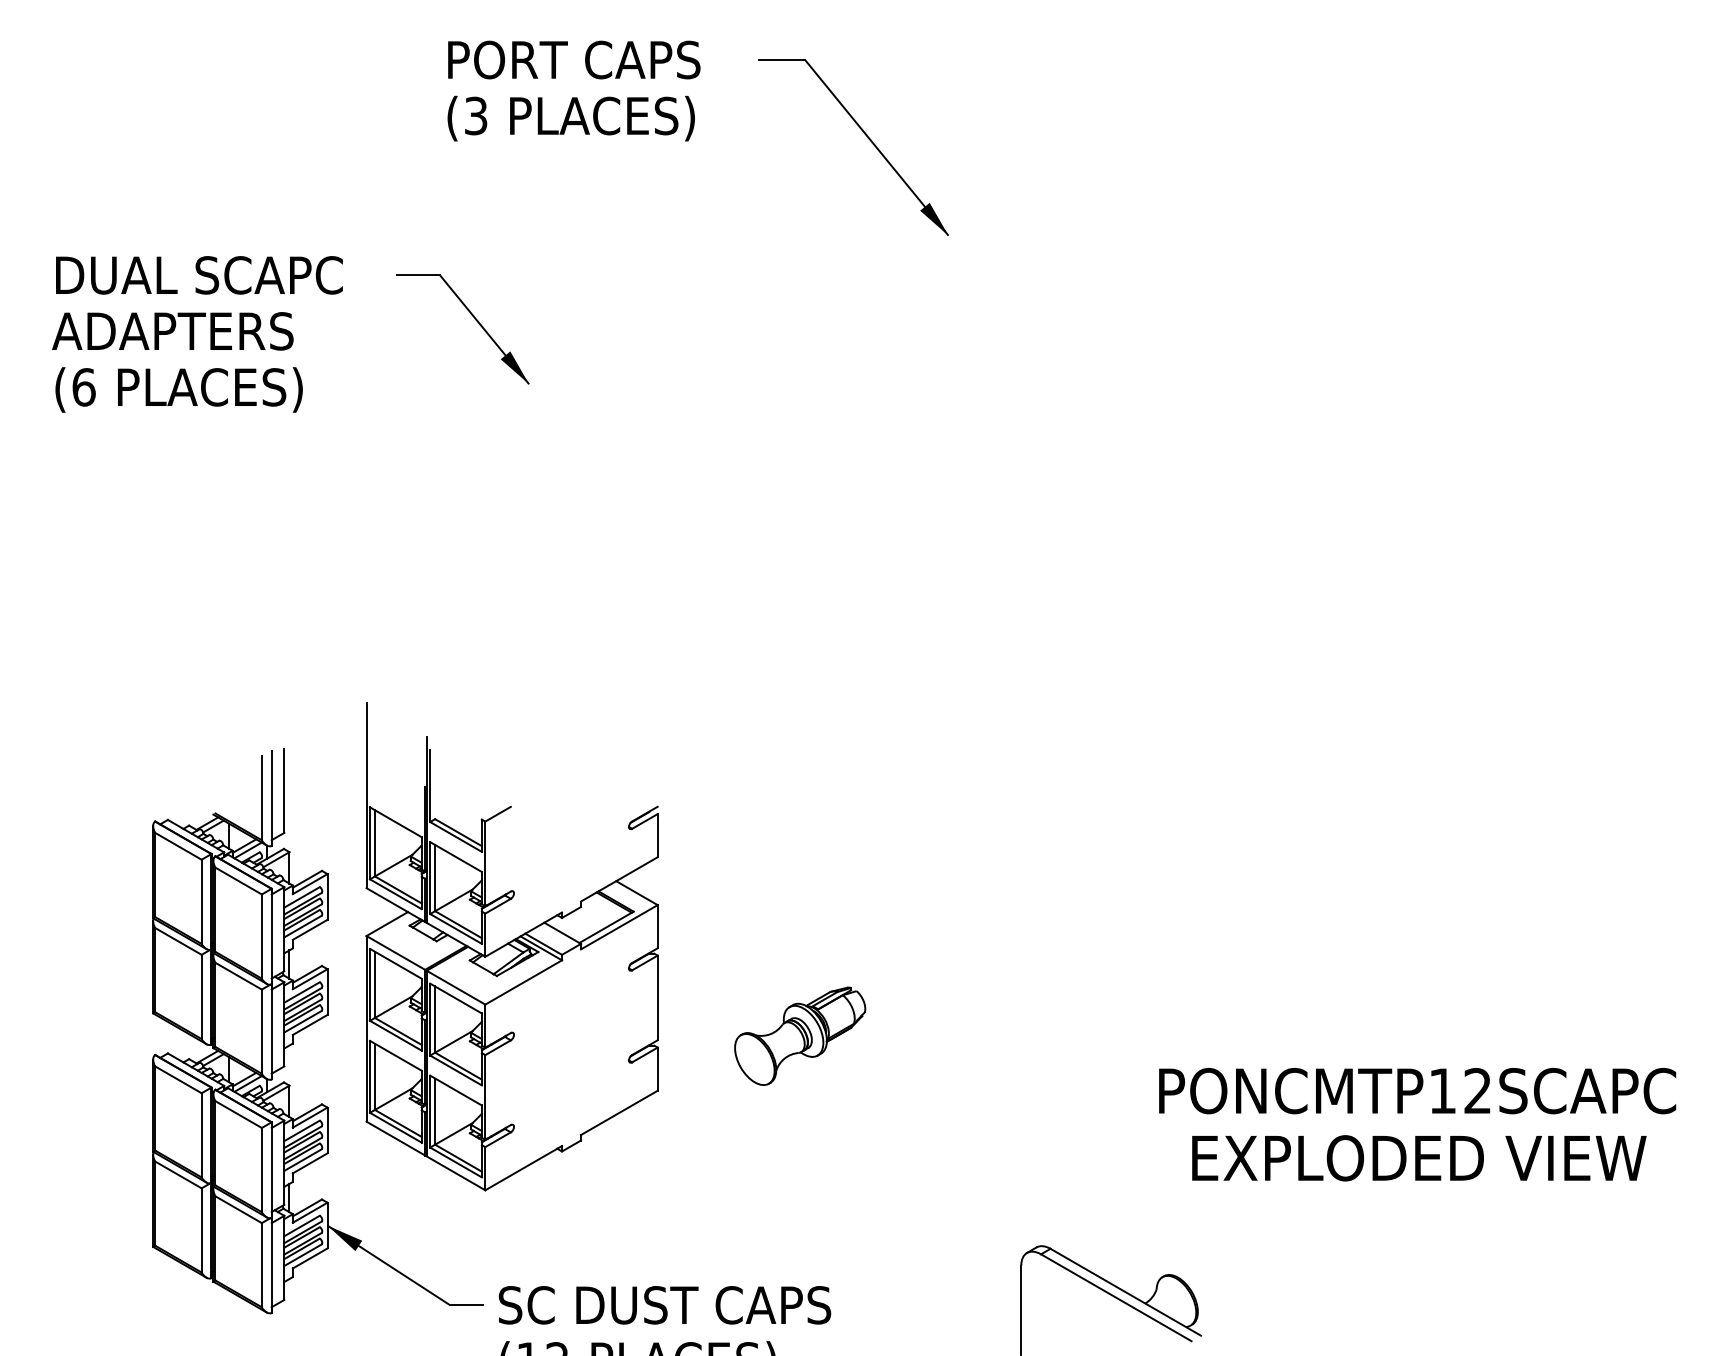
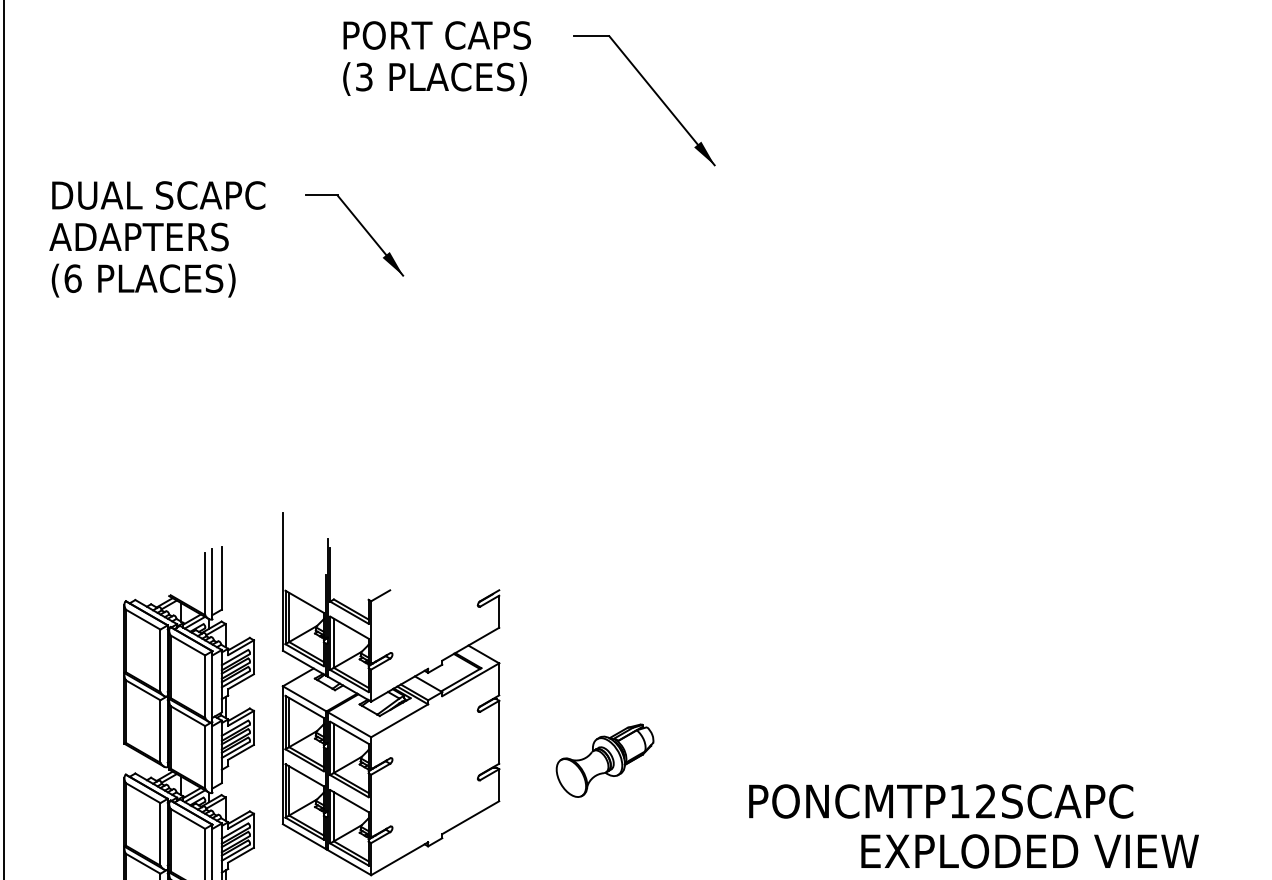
text: (1417, 1091) -> (941, 801), moved
text: (1419, 1158) -> (1030, 851), moved

